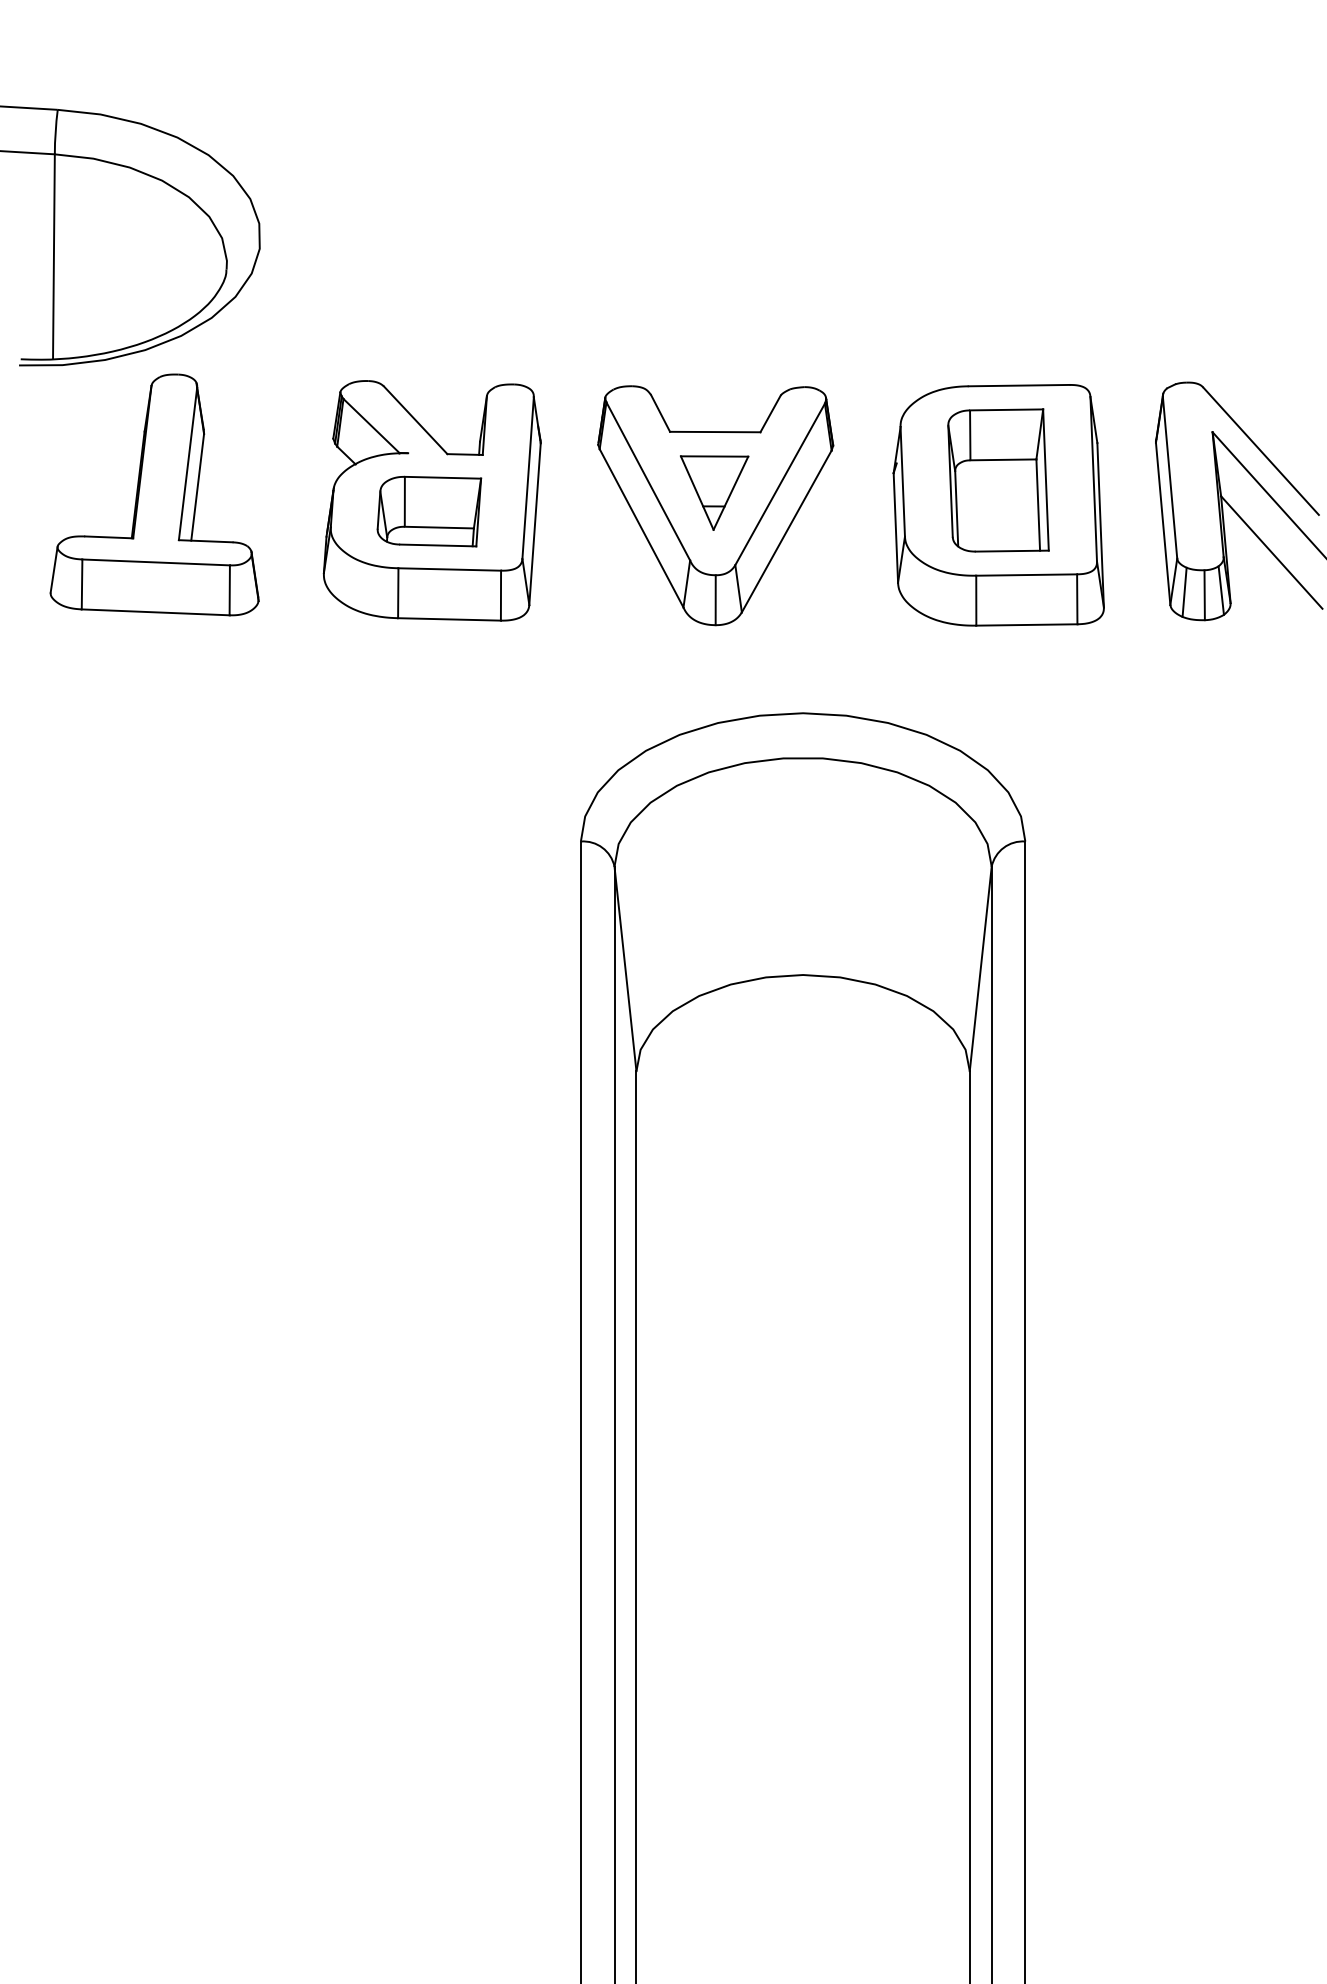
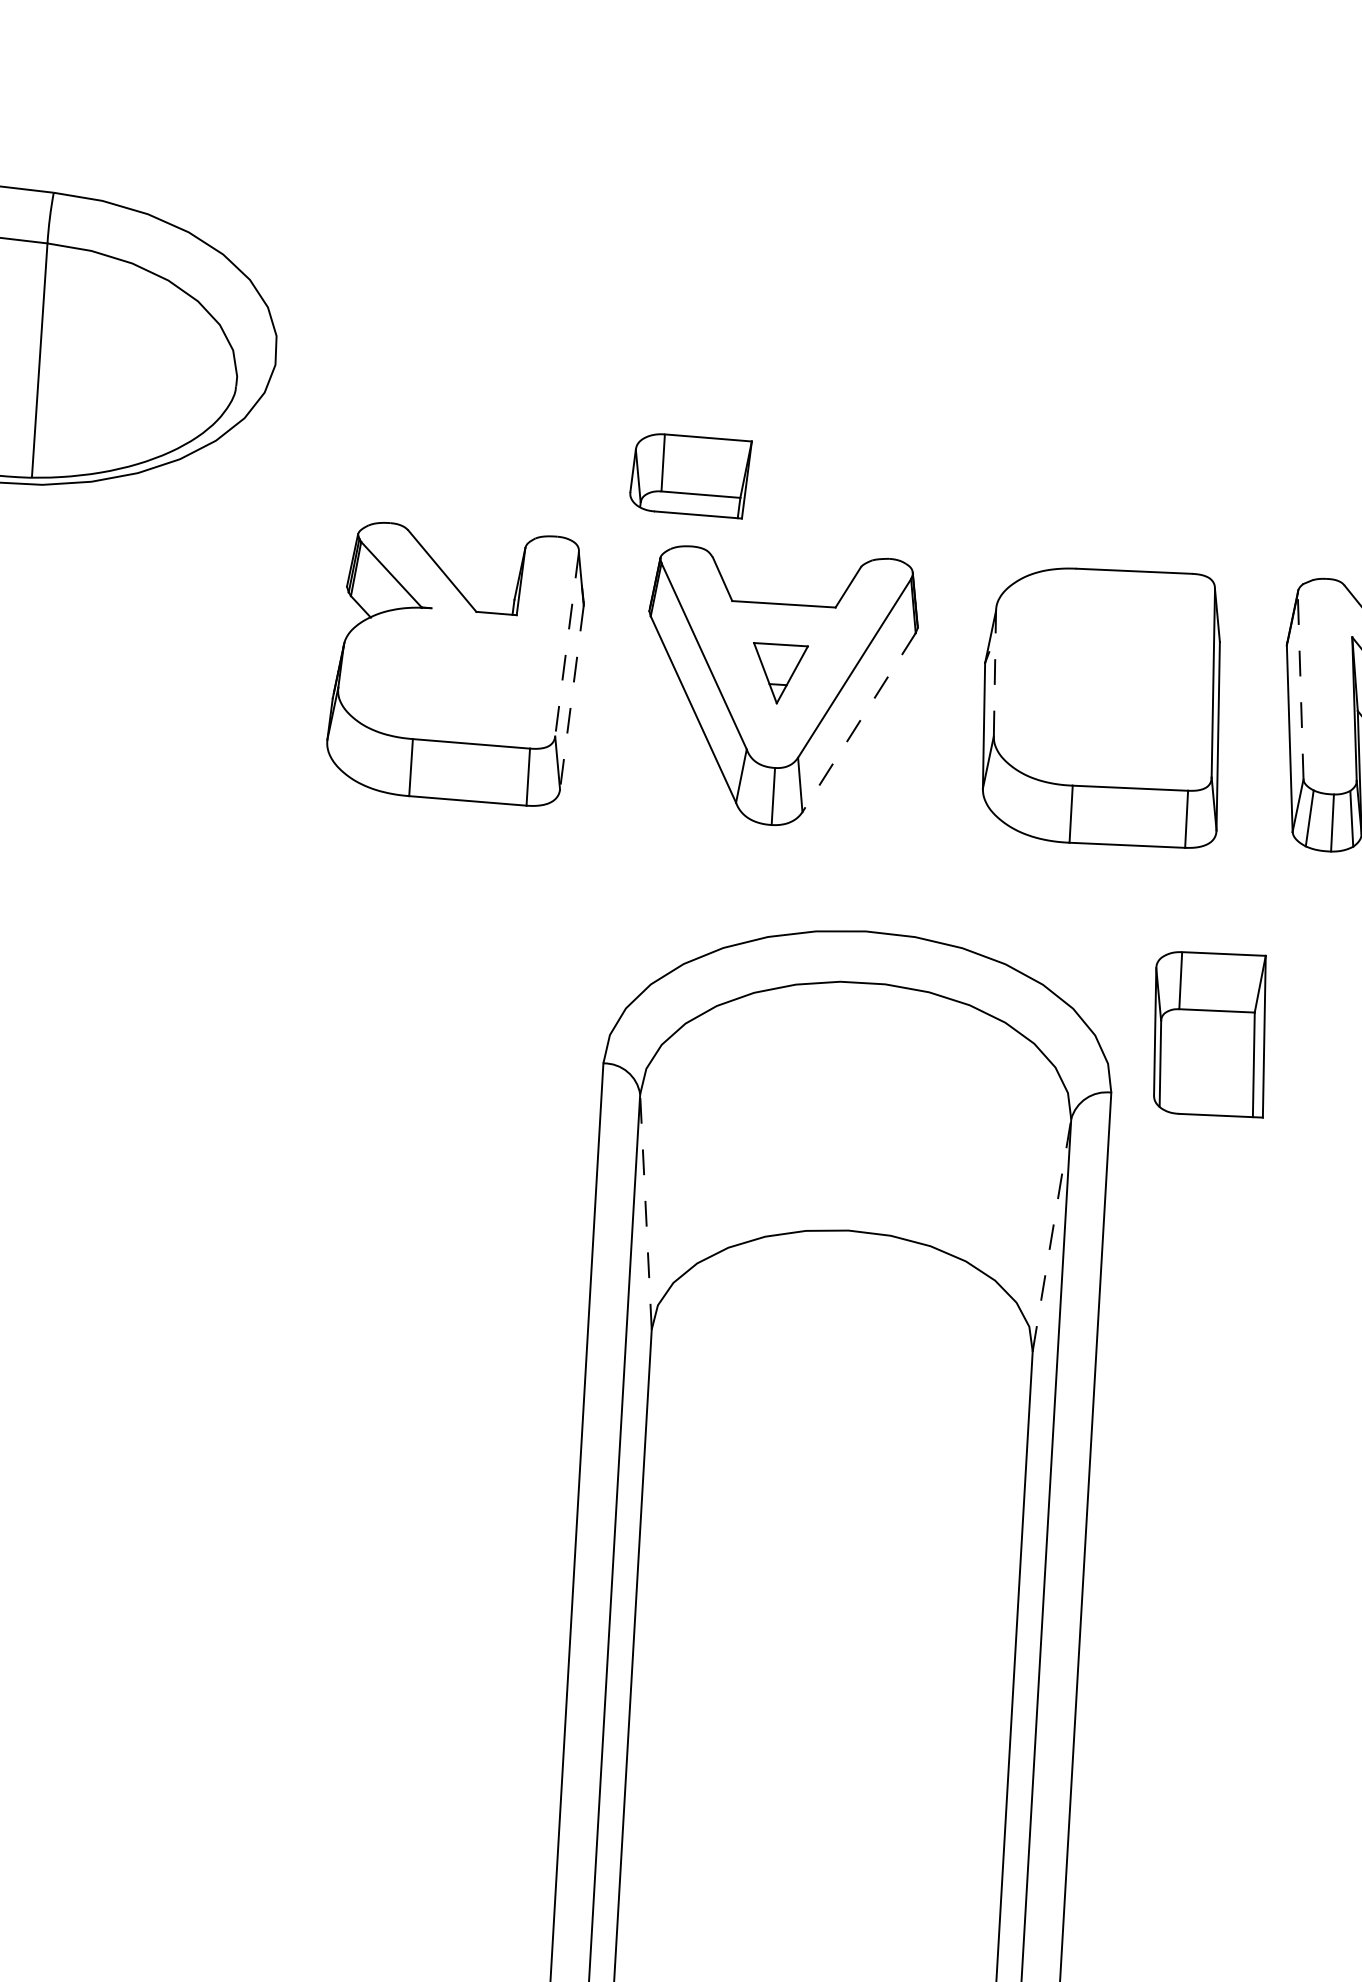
line: (1170, 477) -> (1301, 686), solid -> dashed
line: (528, 478) -> (567, 645), solid -> dashed
part: (998, 480) -> (1210, 1034), moved
line: (902, 481) -> (994, 673), solid -> dashed
part: (714, 492) -> (779, 673), size x0.7
part: (154, 494) -> (138, 638), removed
part: (429, 511) -> (690, 475), moved
line: (535, 524) -> (572, 698), solid -> dashed
line: (786, 531) -> (858, 722), solid -> dashed
line: (625, 968) -> (646, 1211), solid -> dashed
line: (980, 968) -> (1051, 1234), solid -> dashed

